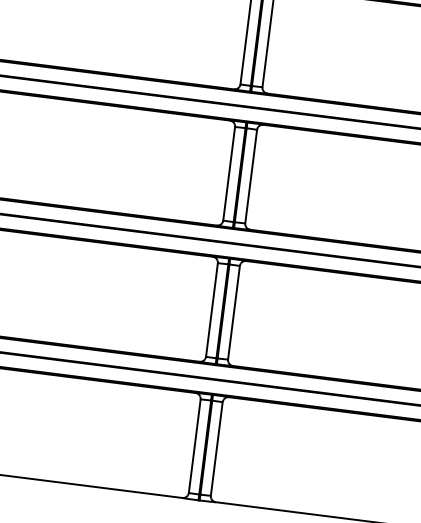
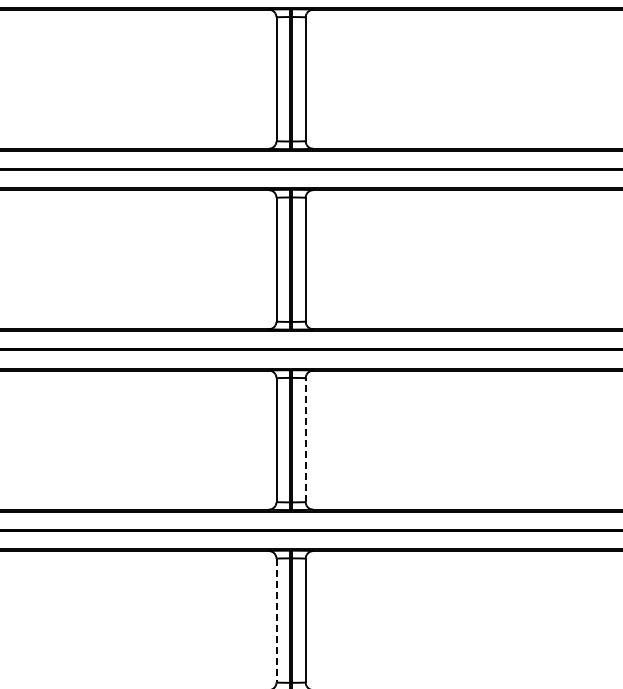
line: (233, 313) -> (305, 440), solid -> dashed
line: (194, 446) -> (276, 620), solid -> dashed

